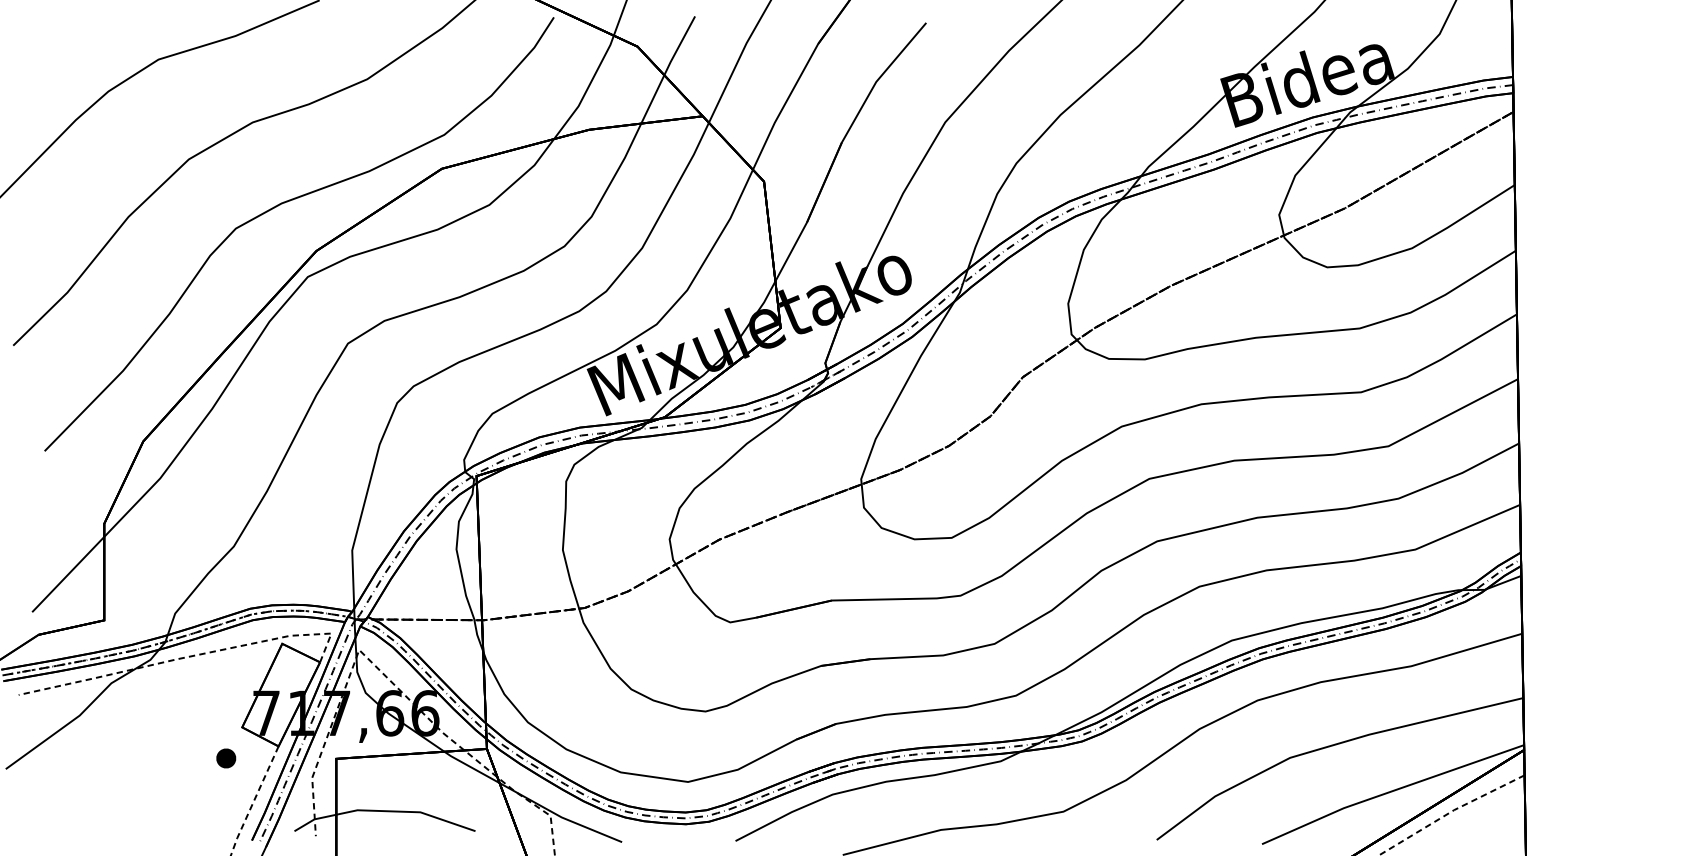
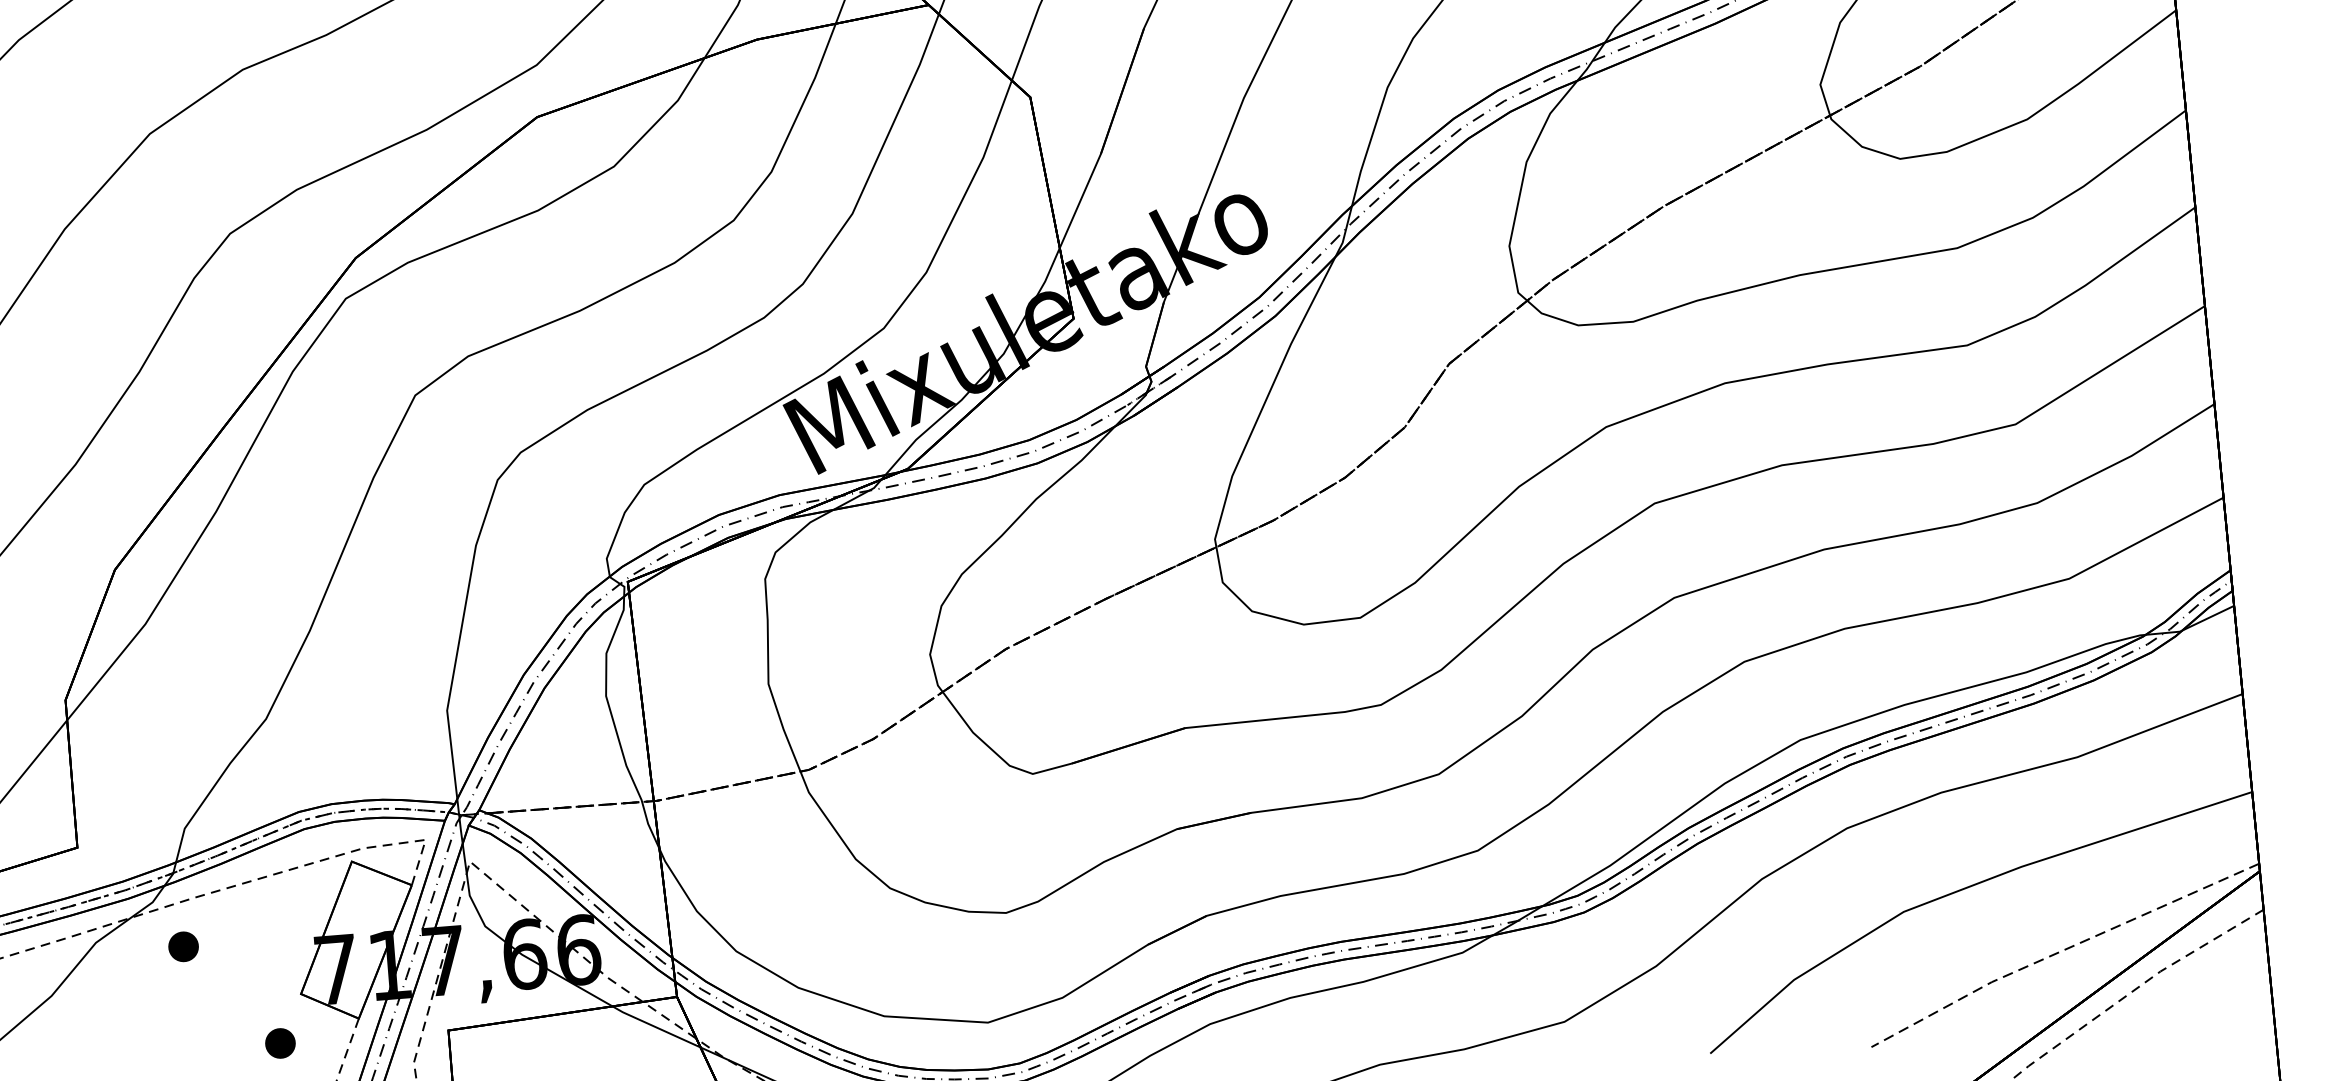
part: (168, 690) -> (183, 946), added
line: (1390, 791) -> (2060, 950), solid -> dashed

